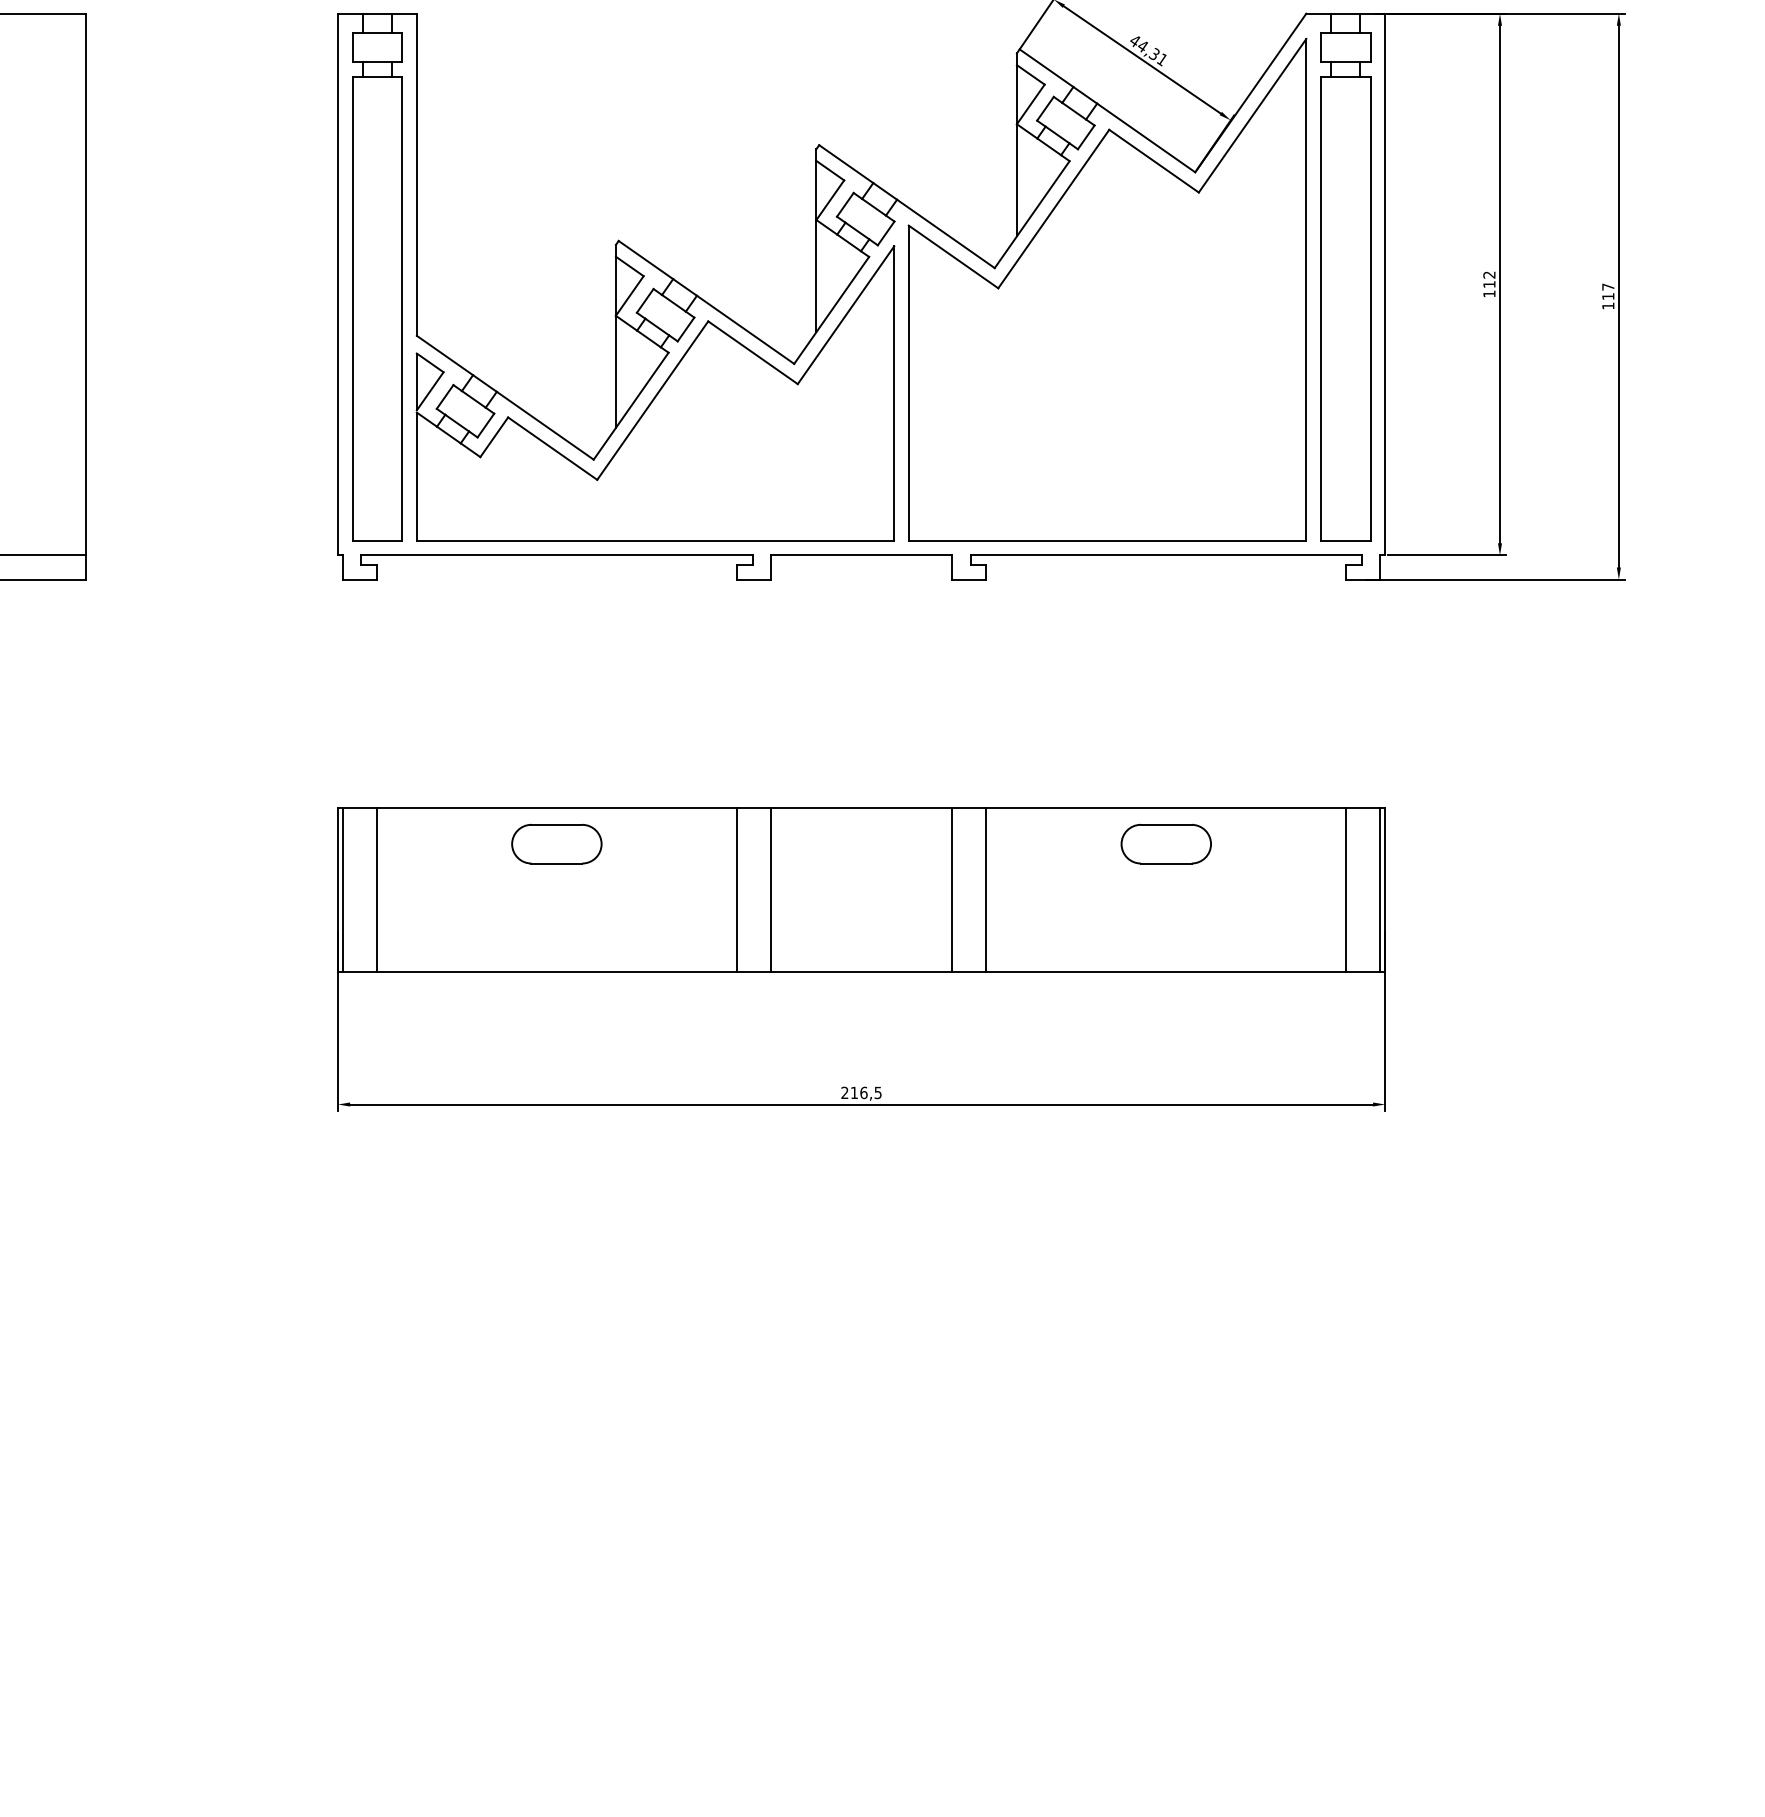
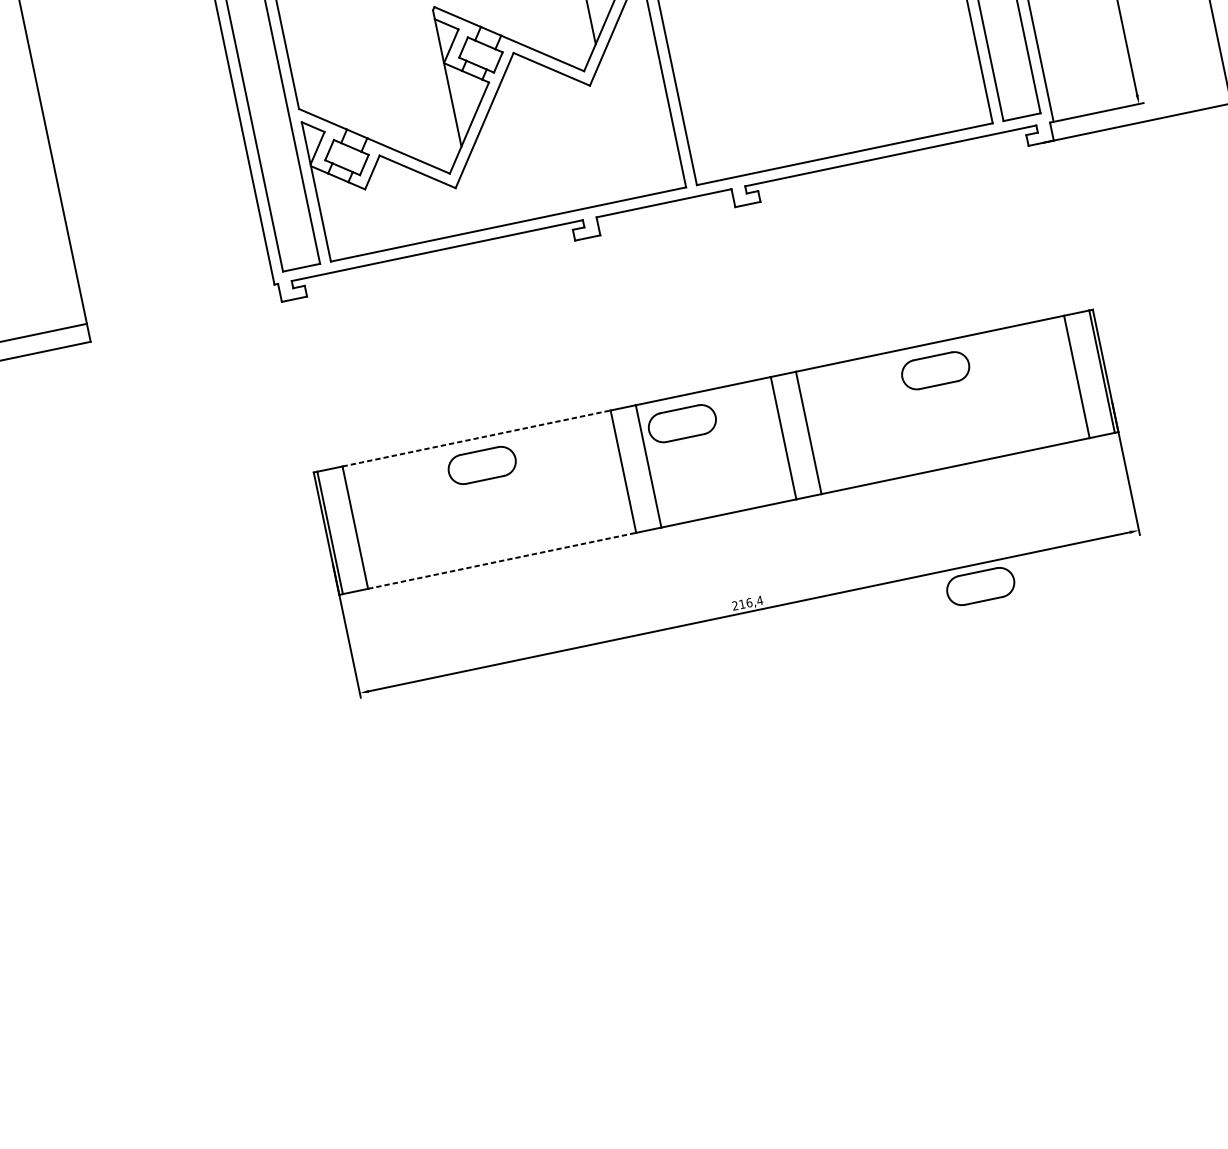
line: (557, 807) -> (477, 438), solid -> dashed
part: (825, 844) -> (682, 423), added
line: (557, 972) -> (502, 560), solid -> dashed
text: (878, 1092) -> (760, 600), 216,5 -> 216,4
part: (1165, 1134) -> (980, 586), added

